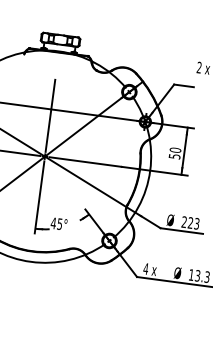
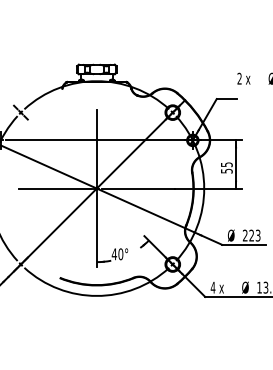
text: (175, 149) -> (226, 164), 50 -> 55
text: (59, 224) -> (120, 254), 45° -> 40°

